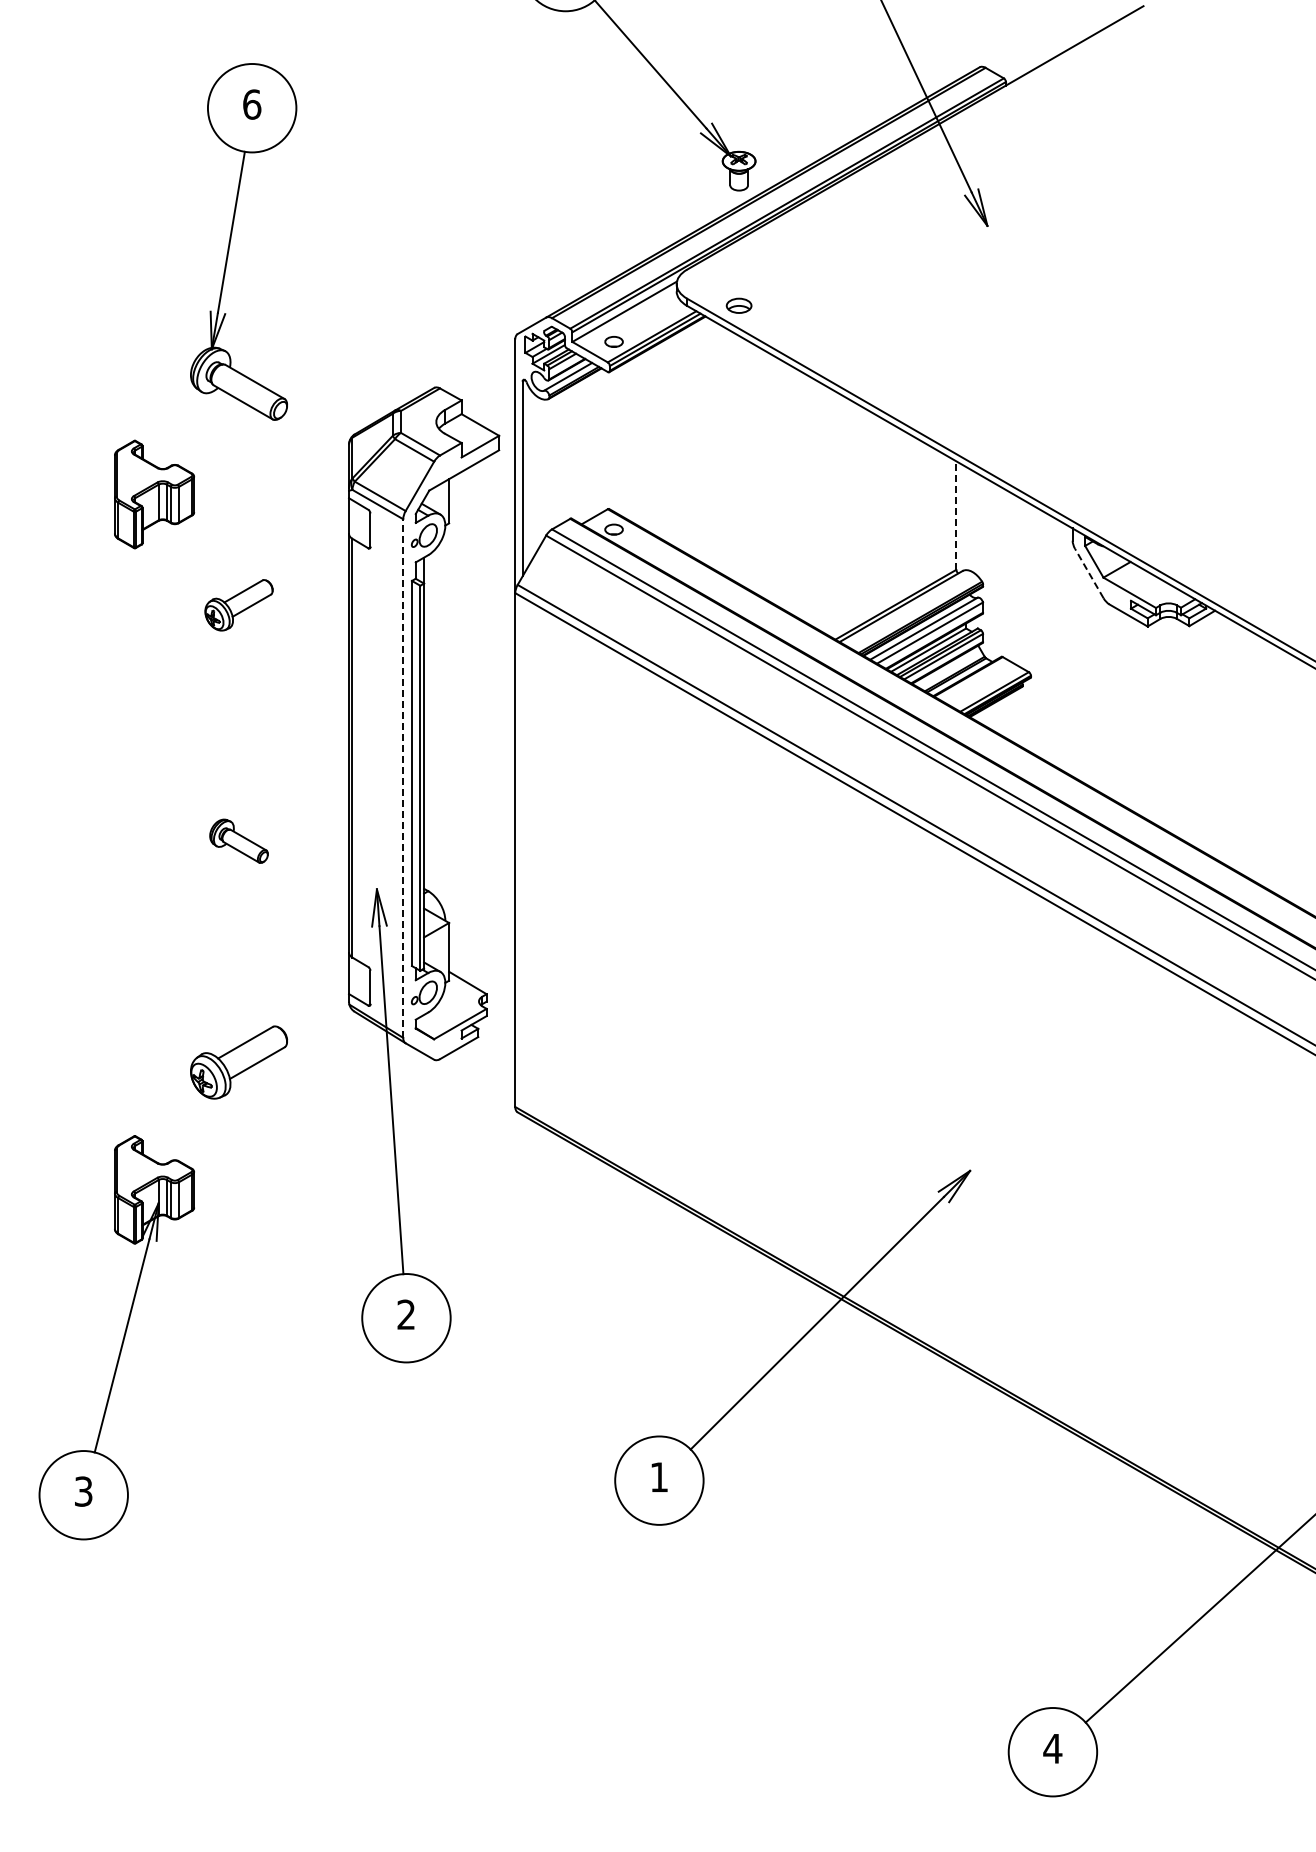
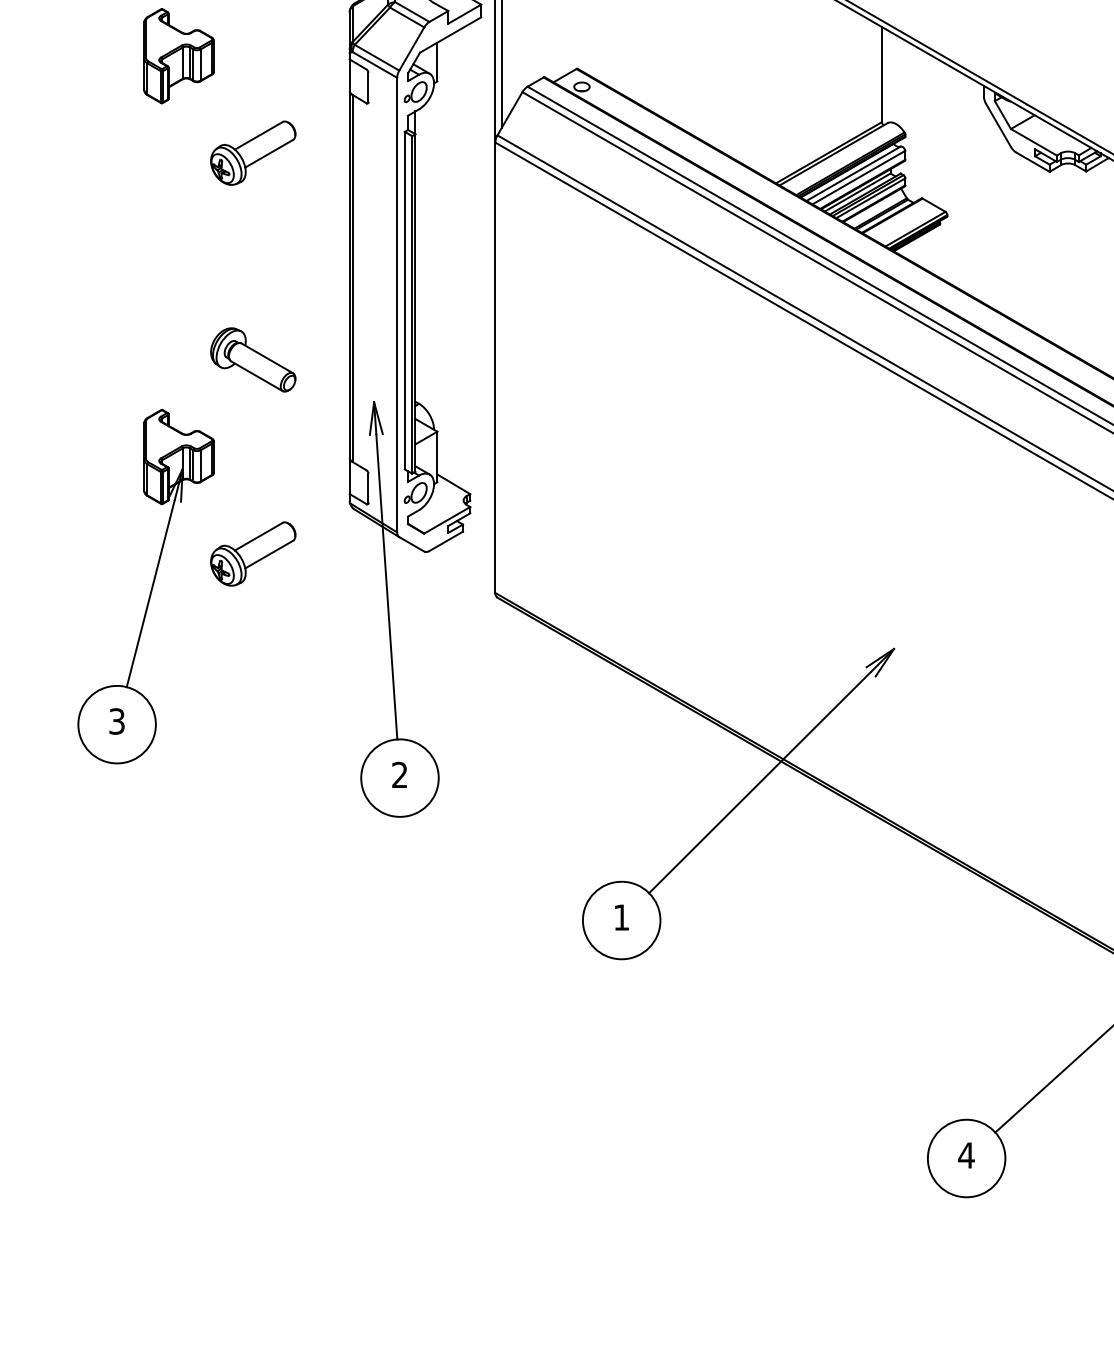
line: (956, 515) -> (882, 74), dashed -> solid
line: (1089, 573) -> (998, 125), dashed -> solid
part: (238, 605) -> (252, 153), size x1.43
line: (403, 778) -> (397, 305), dashed -> solid
part: (238, 841) -> (252, 360), size x1.67
part: (122, 1339) -> (151, 588), moved

